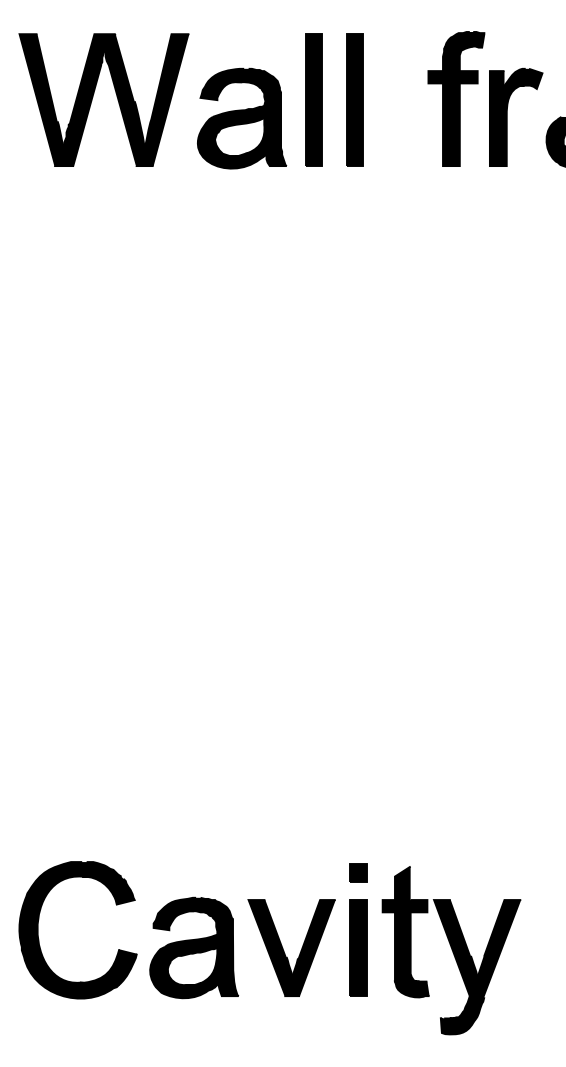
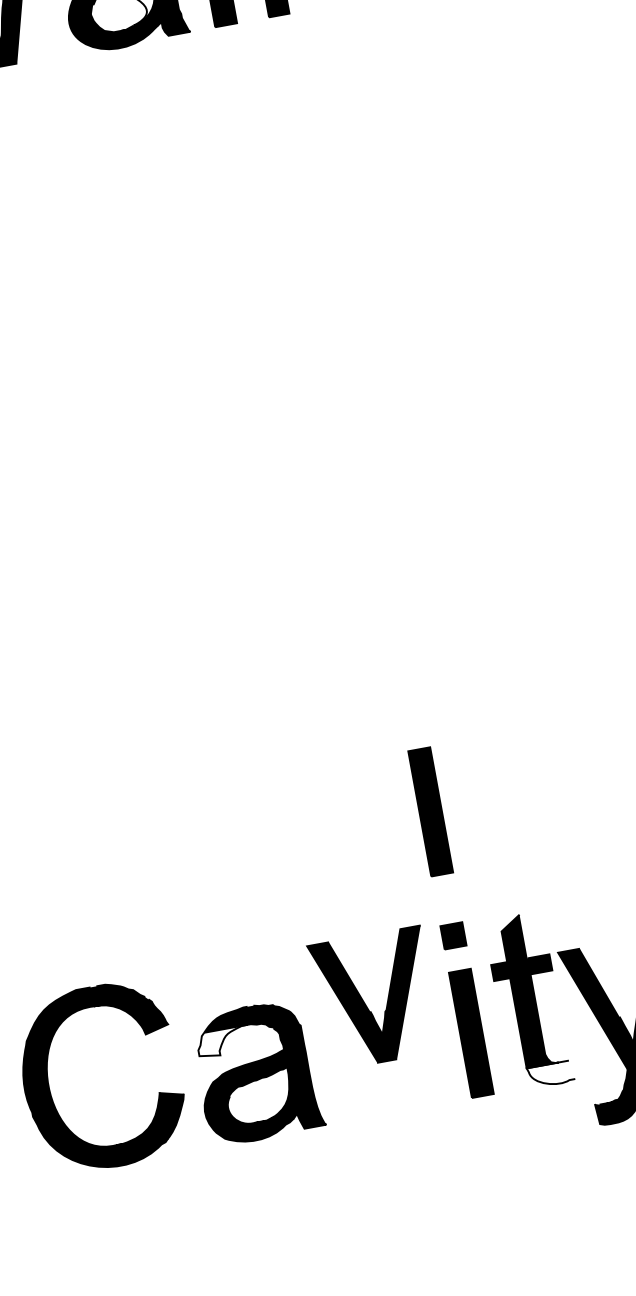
part: (358, 777) -> (430, 811), added
fill: (173, 920) -> (223, 1041), removed
part: (284, 950) -> (365, 1003), moved
fill: (411, 989) -> (550, 1074), removed

